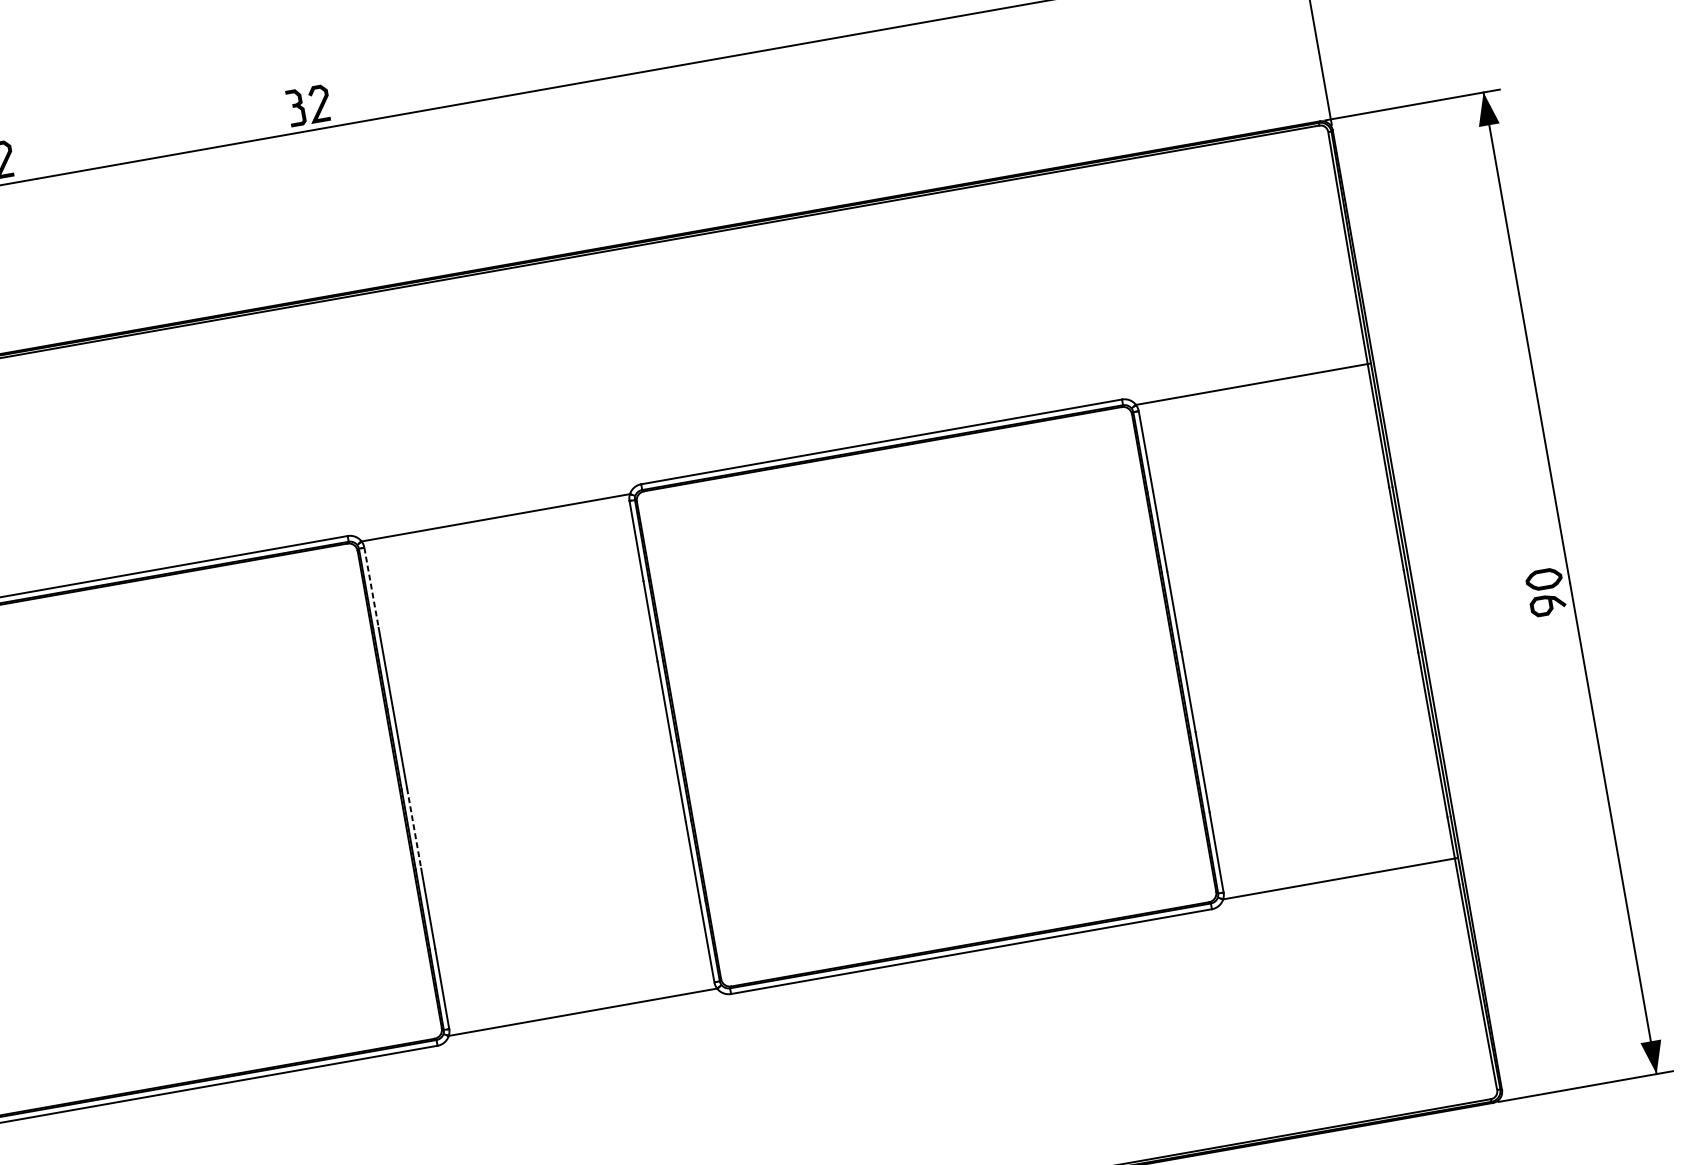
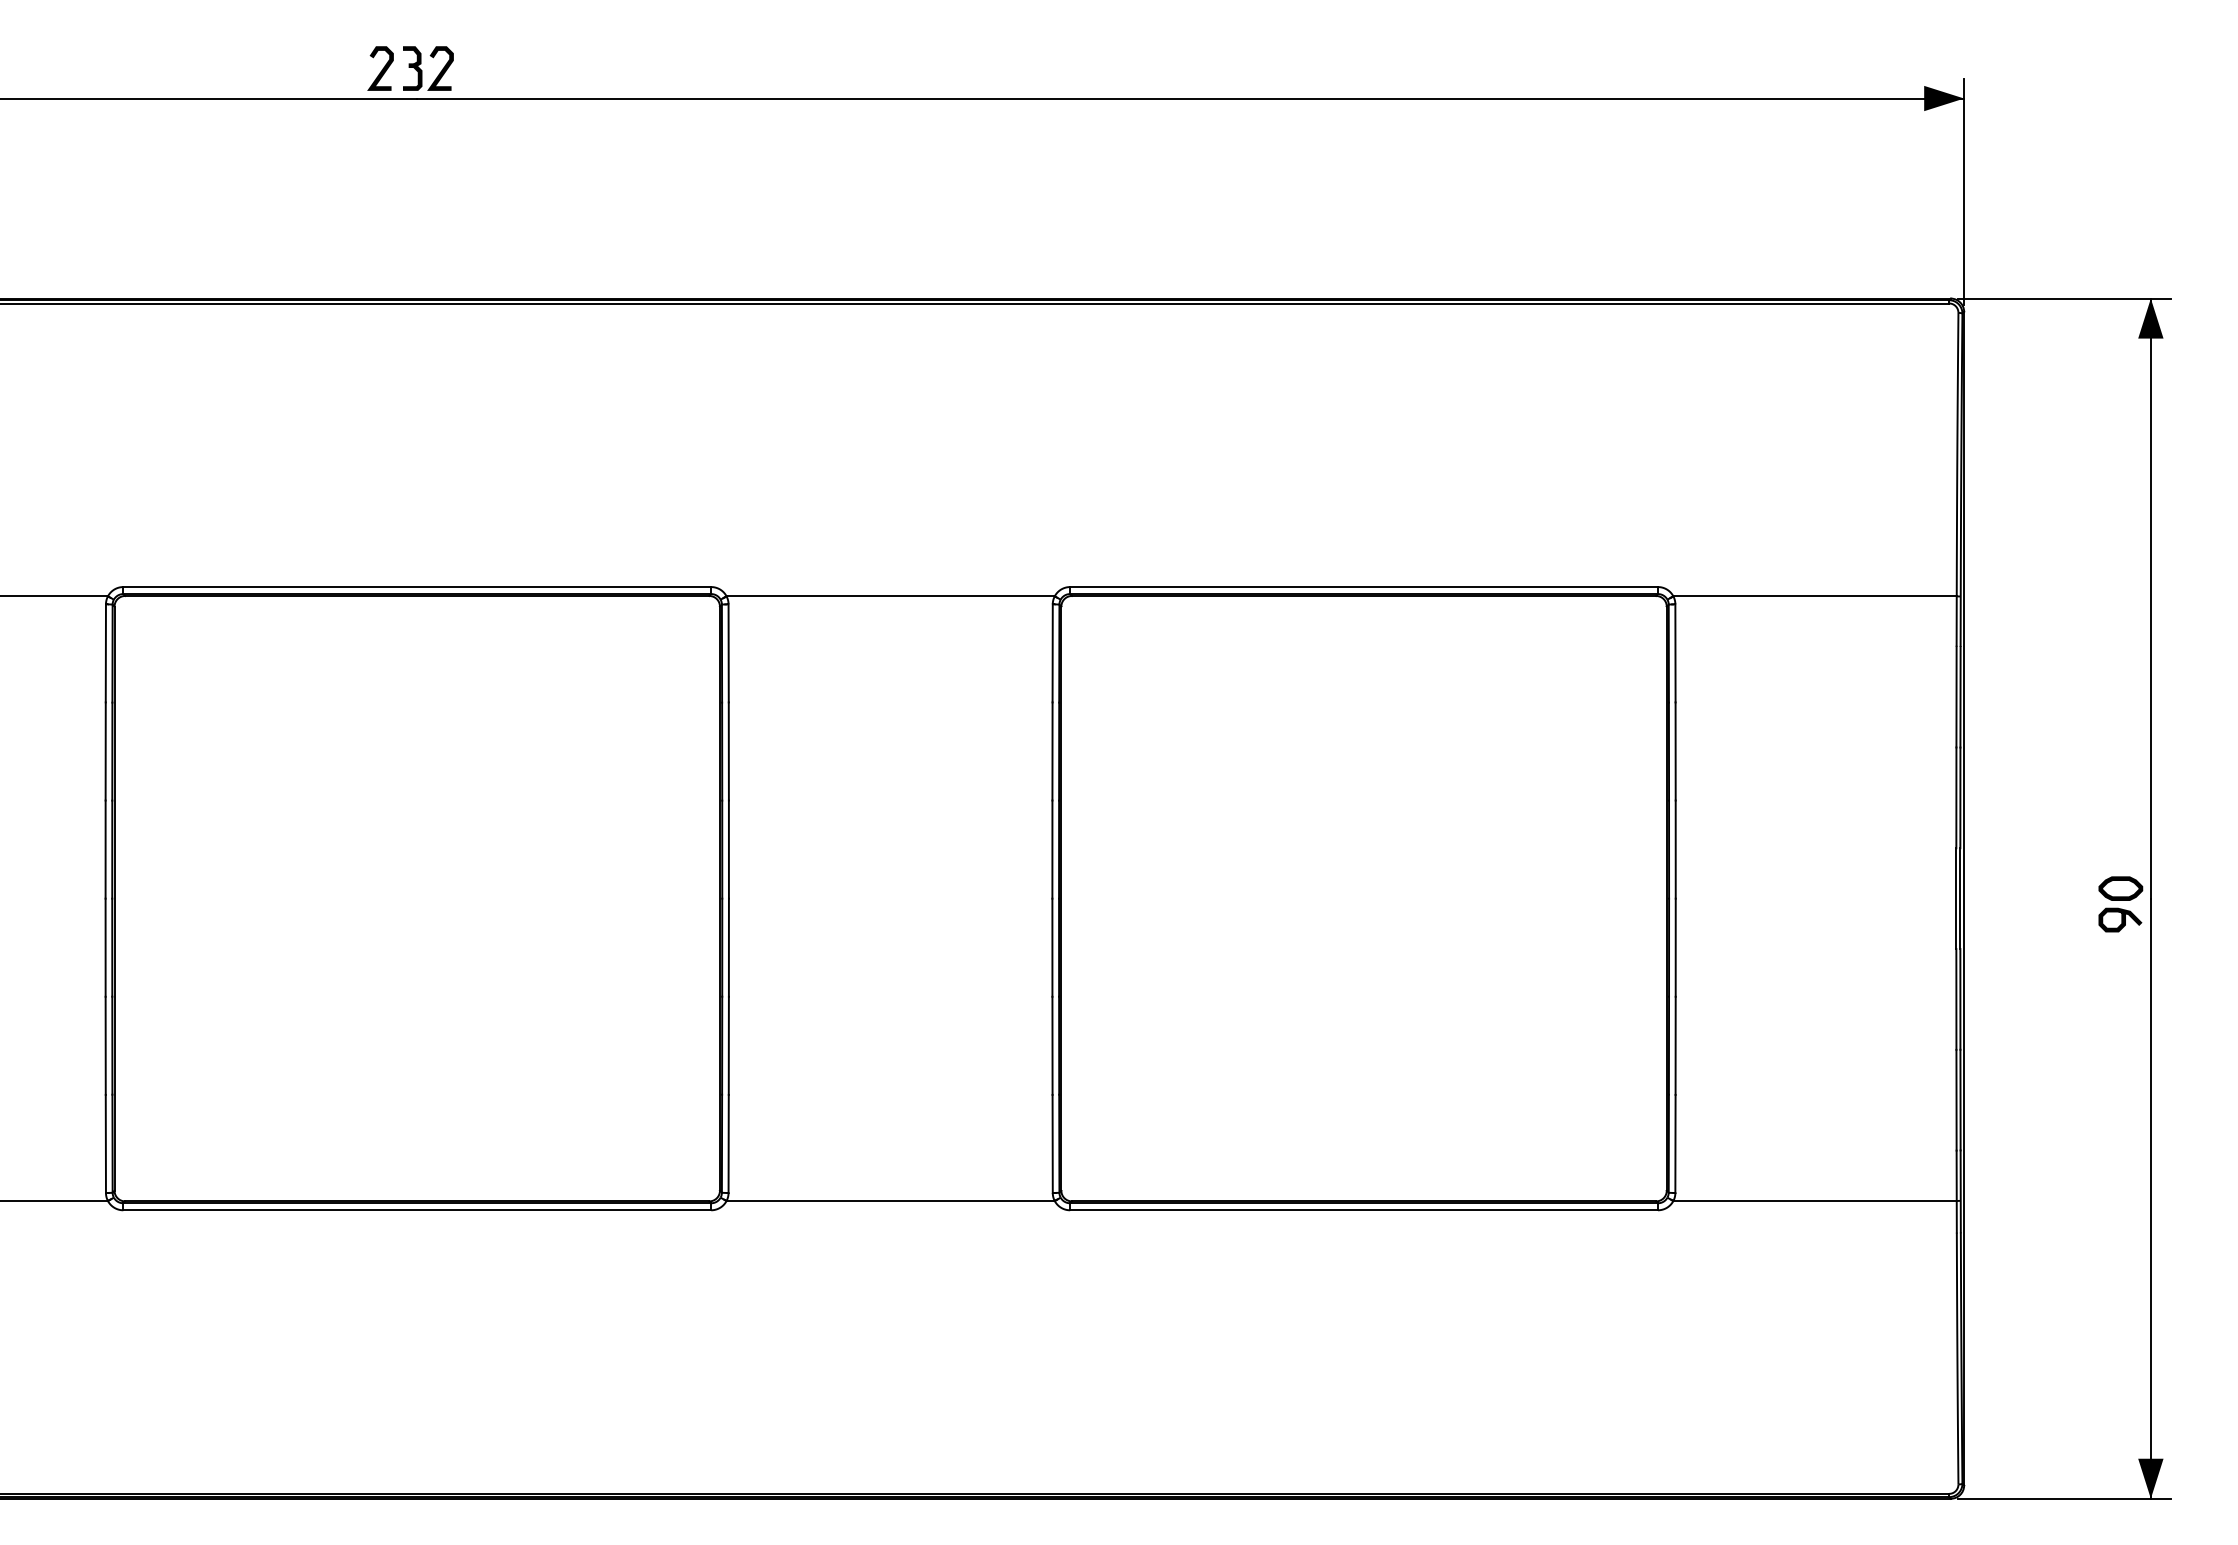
part: (304, 108) -> (422, 70), moved
line: (371, 587) -> (728, 653), dashed -> solid
line: (413, 829) -> (728, 948), dashed -> solid

